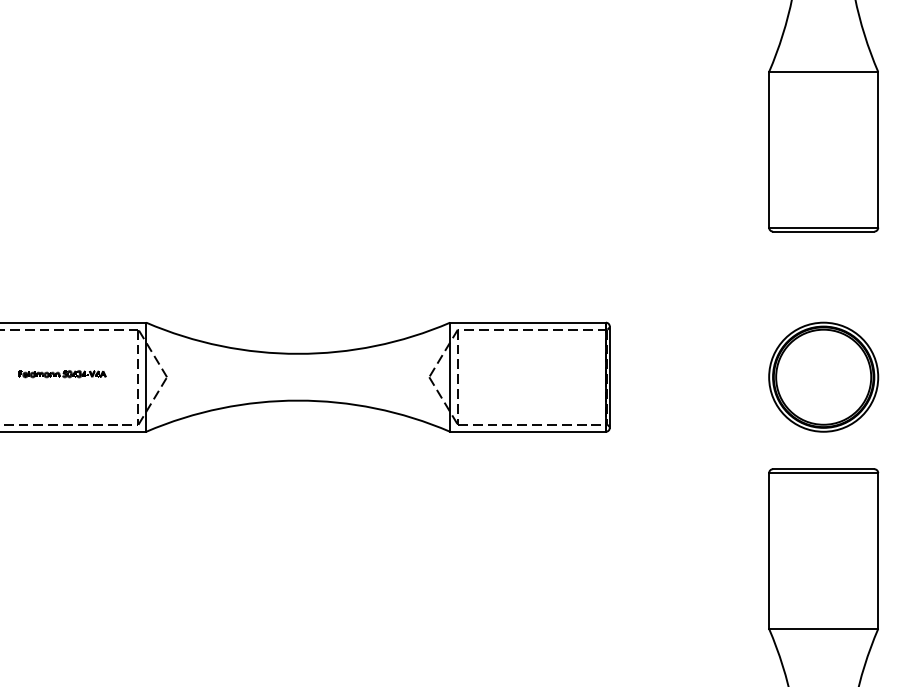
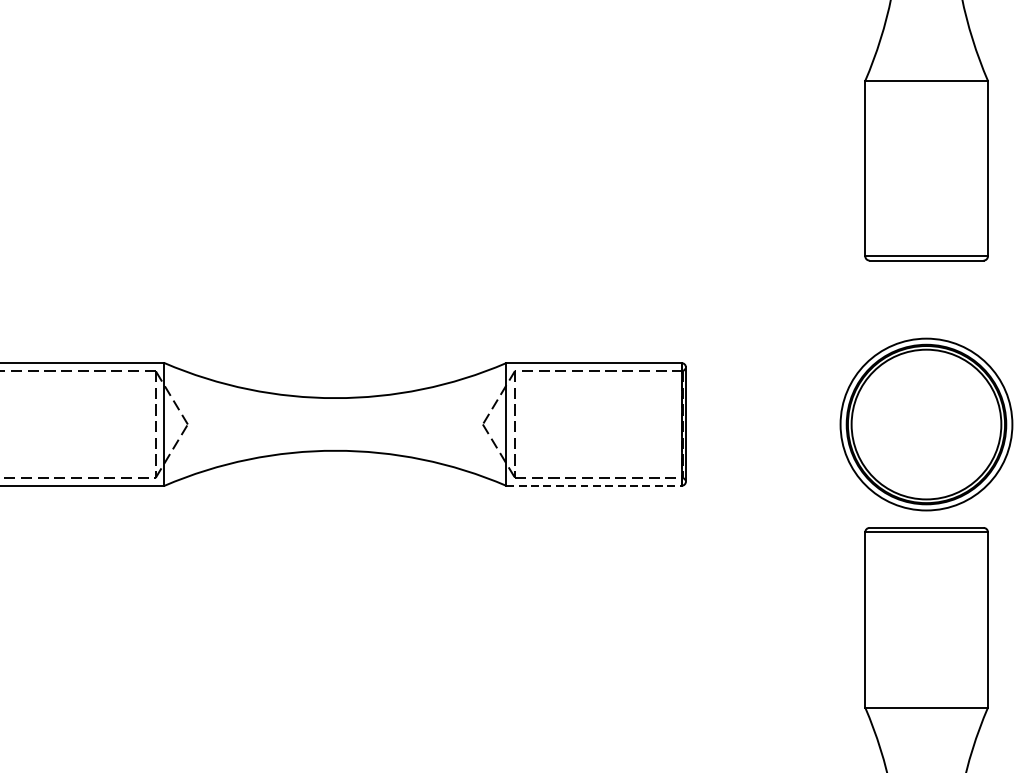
part: (62, 374) -> (70, 421), removed
part: (823, 376) -> (926, 423), size x1.4
line: (528, 431) -> (594, 485), solid -> dashed

